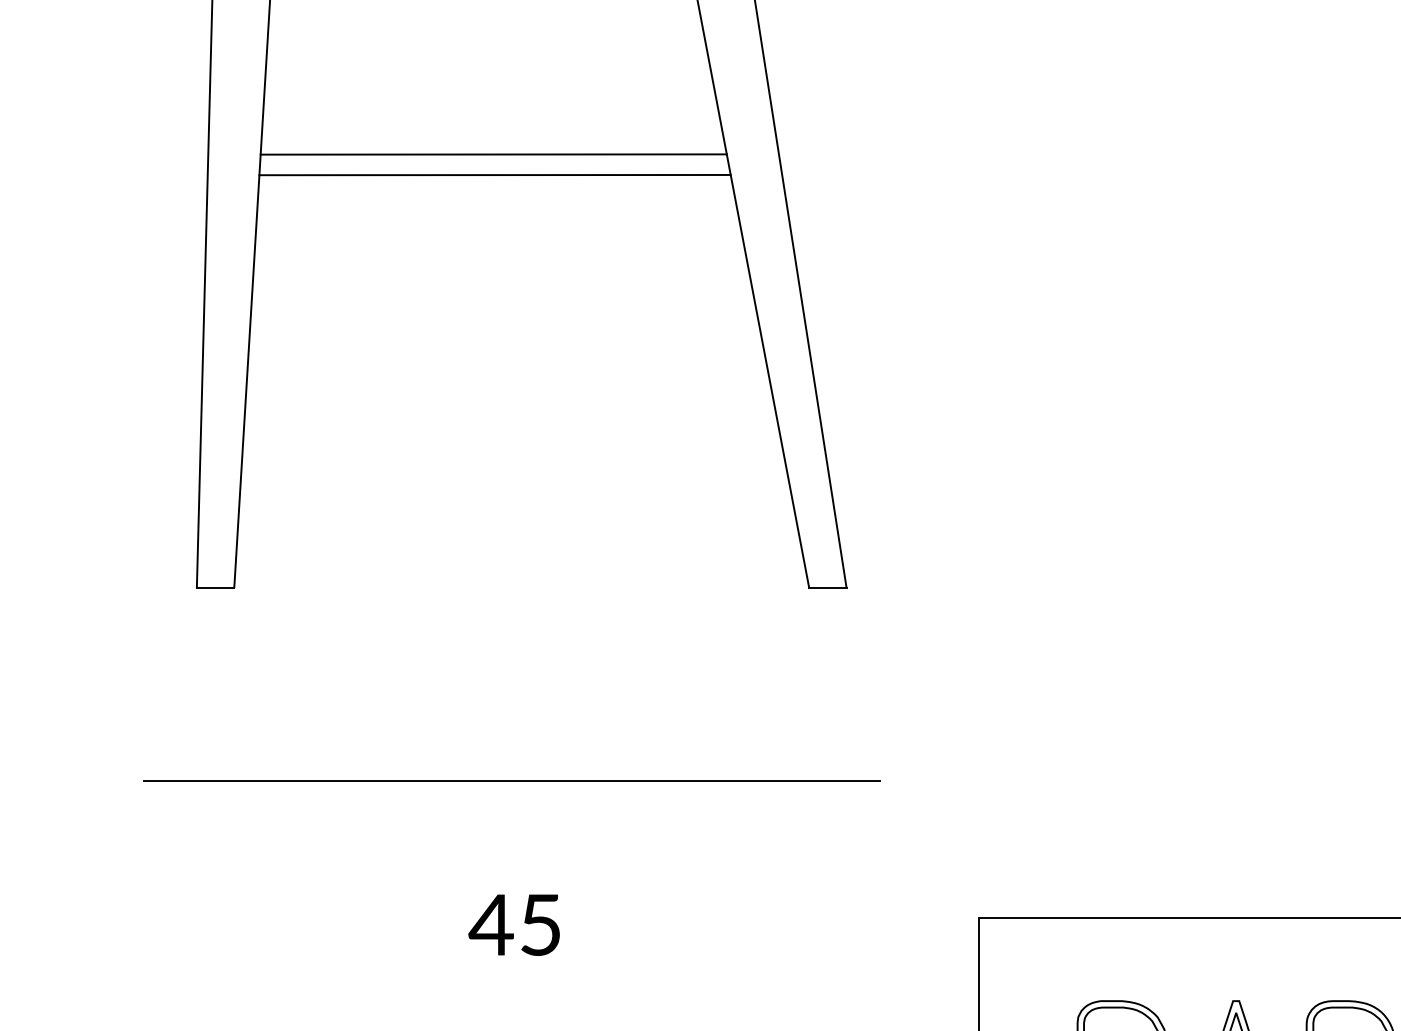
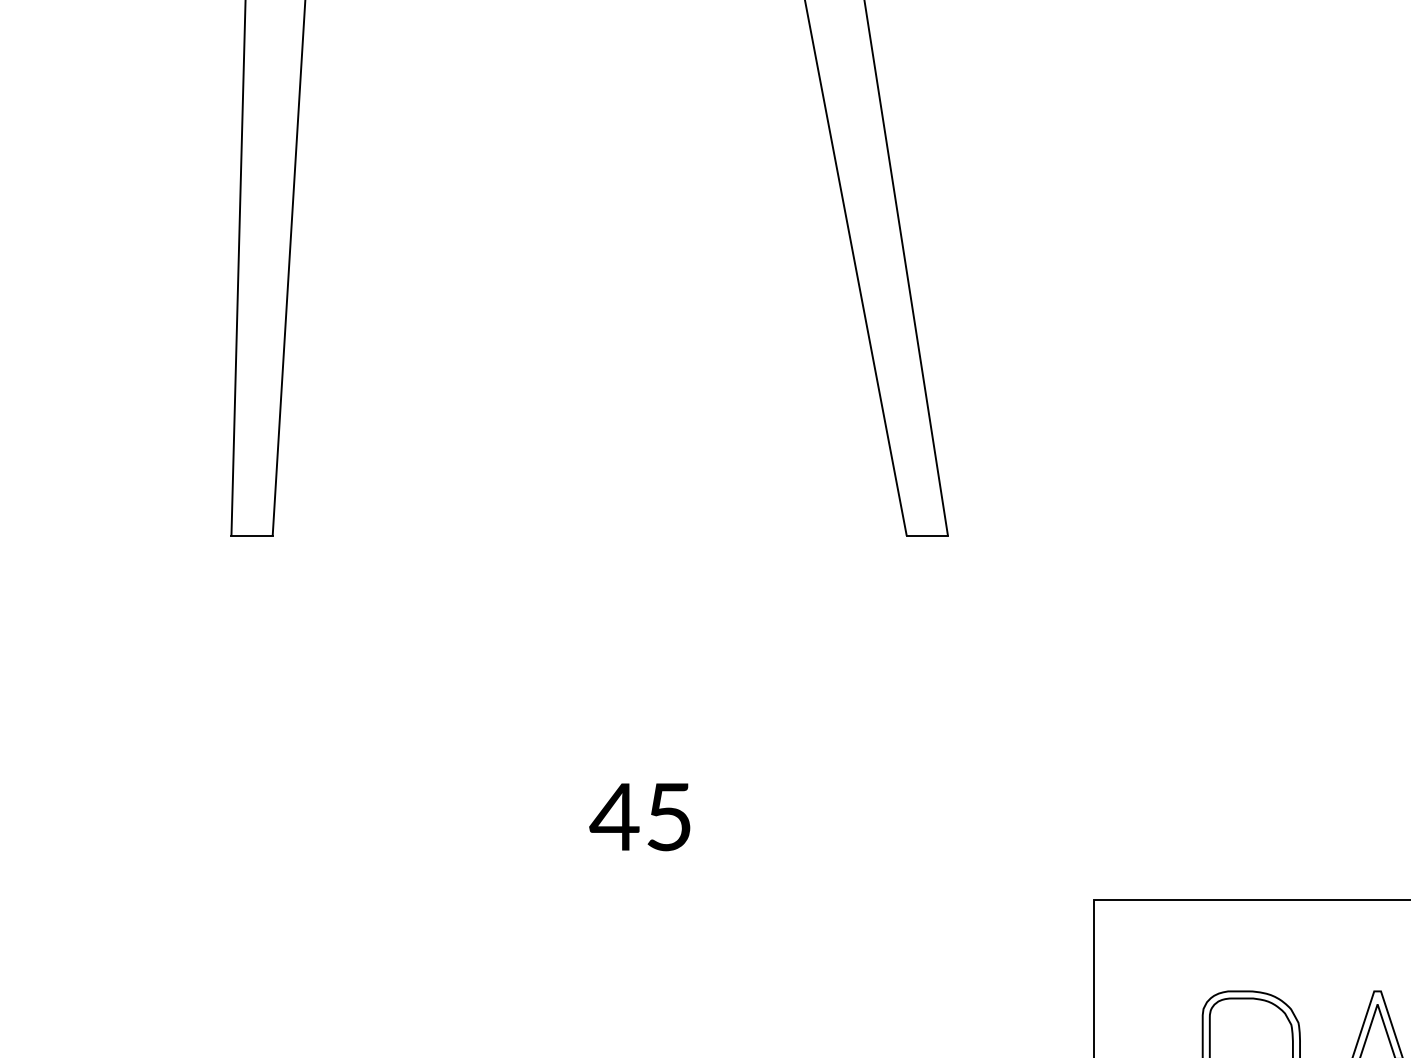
line: (493, 154) -> (558, 57), removed
line: (494, 174) -> (559, 79), removed
line: (512, 780) -> (579, 748), removed
text: (513, 924) -> (639, 816), moved

